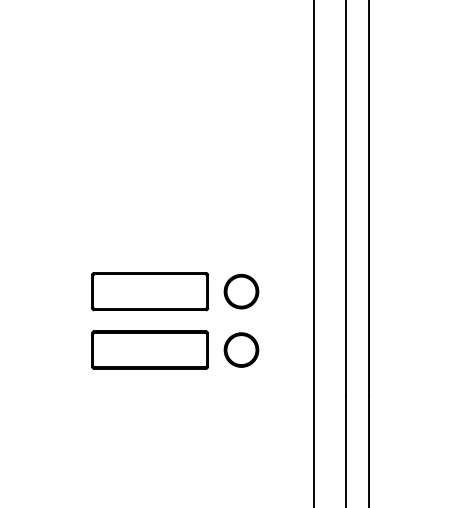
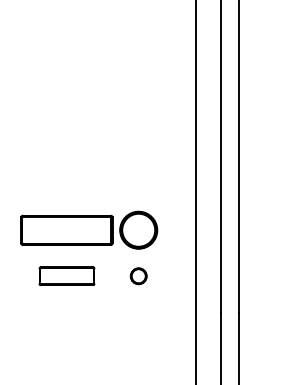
part: (241, 291) -> (138, 230), size x1.4
part: (150, 349) -> (67, 275), size x0.6
part: (241, 349) -> (138, 275), size x0.6

